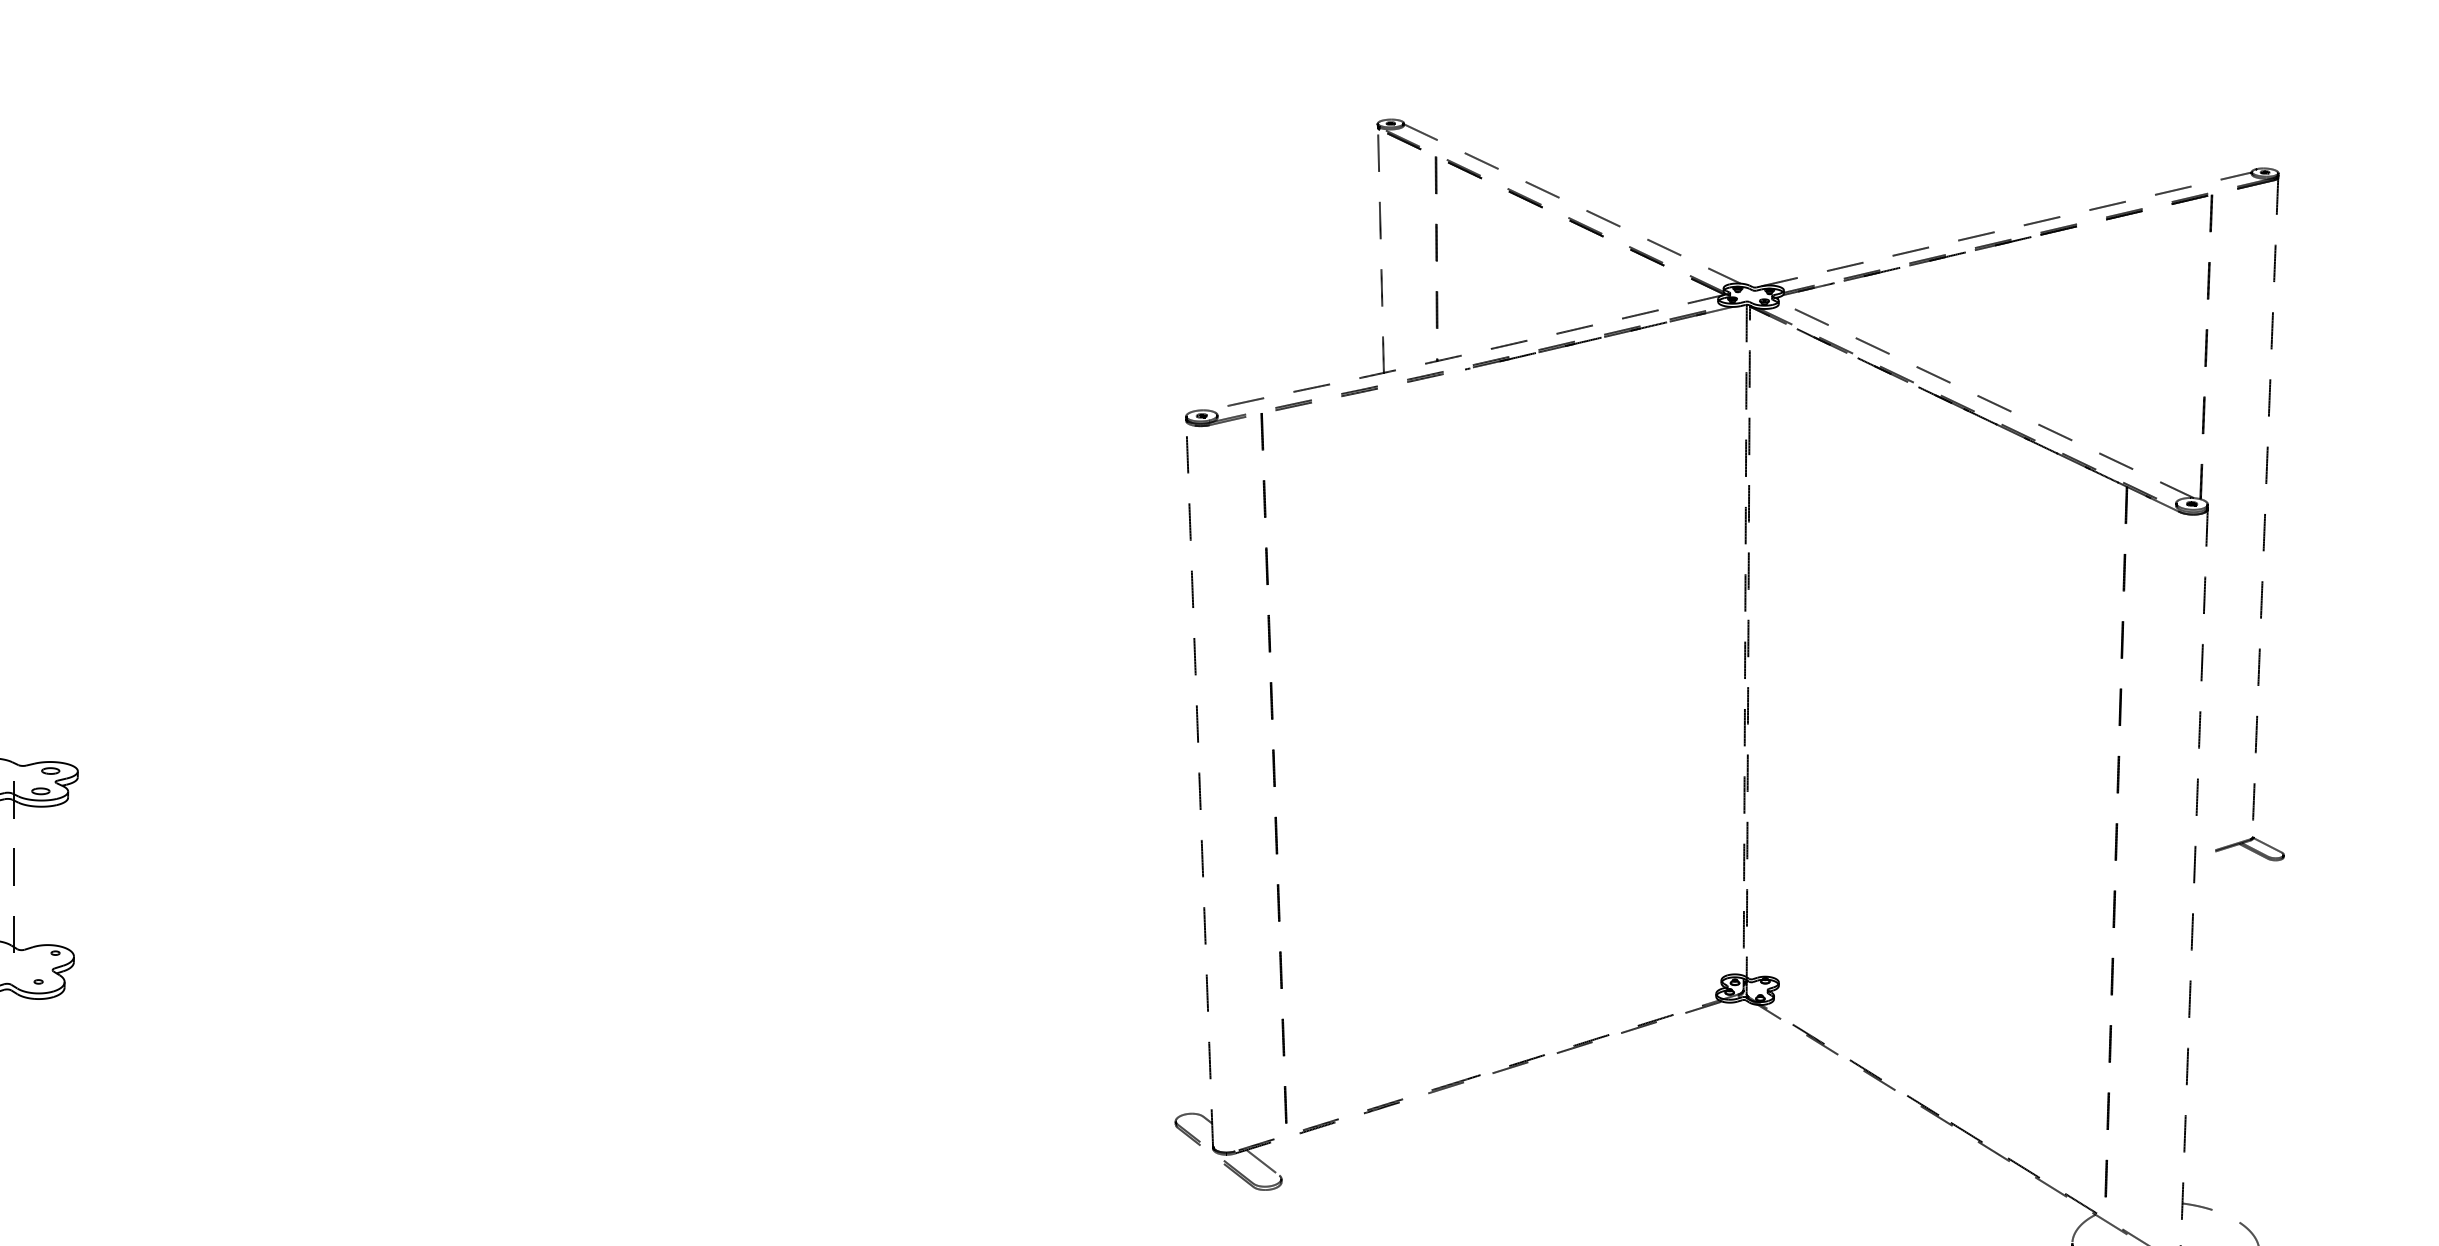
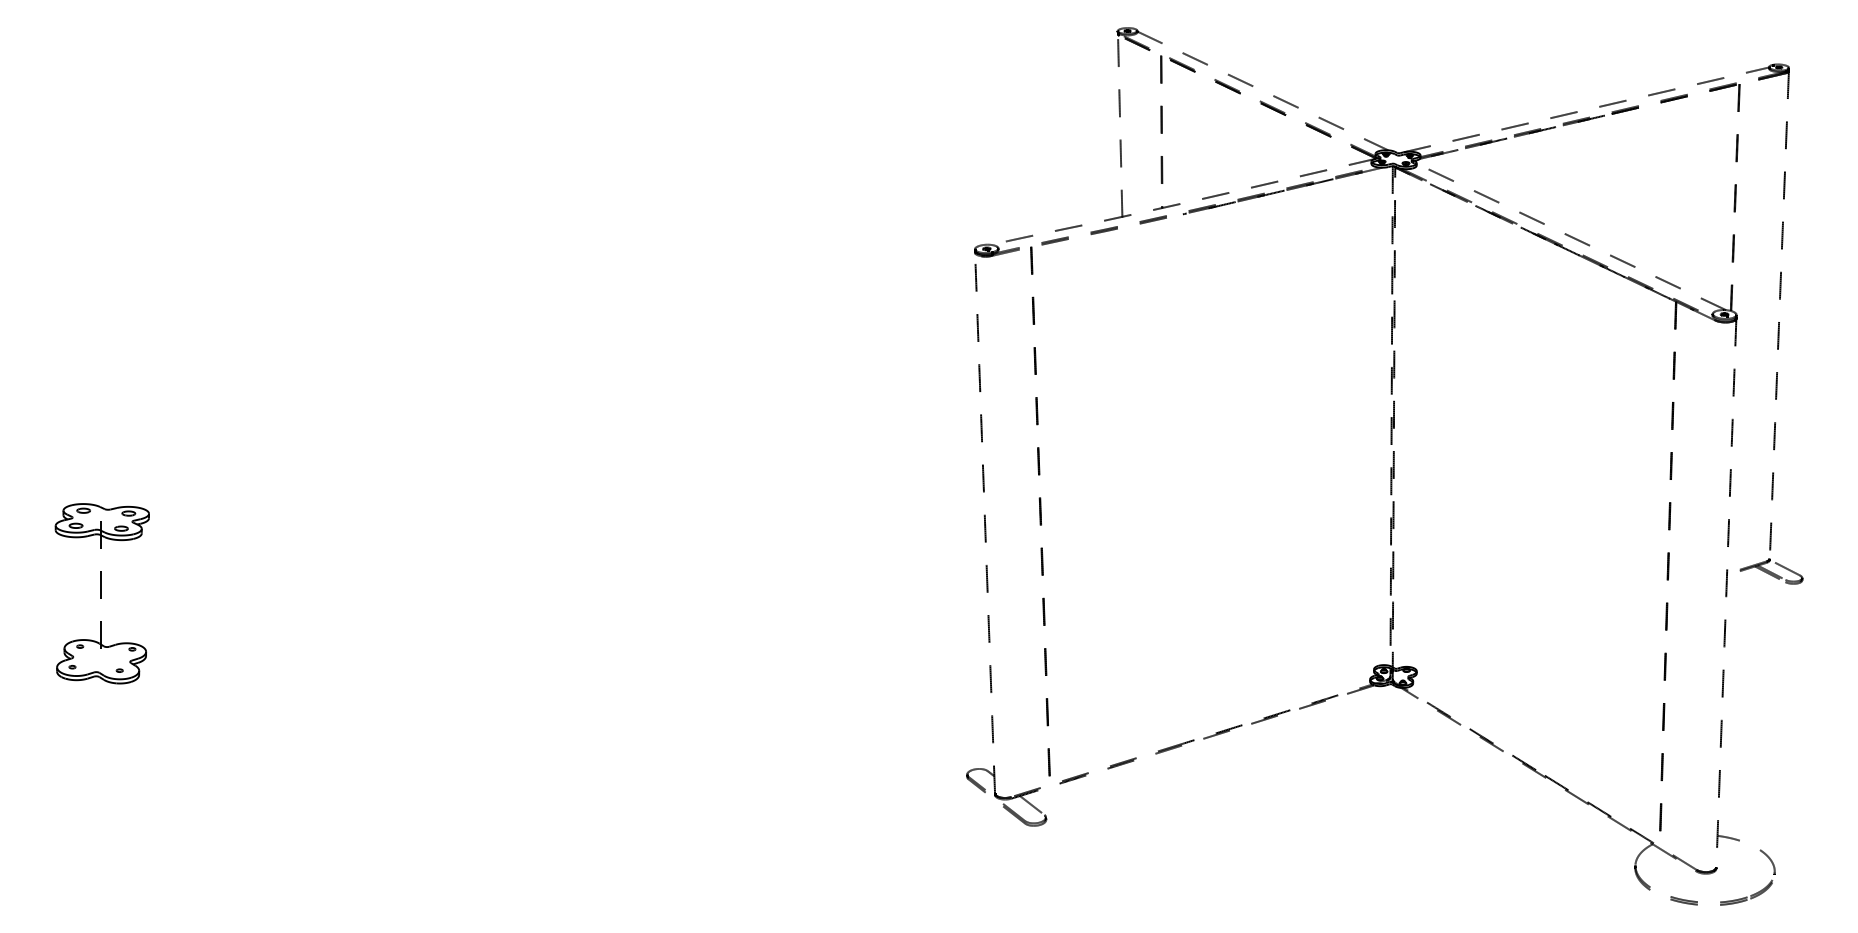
part: (2254, 848) -> (1771, 571), size x1.43

